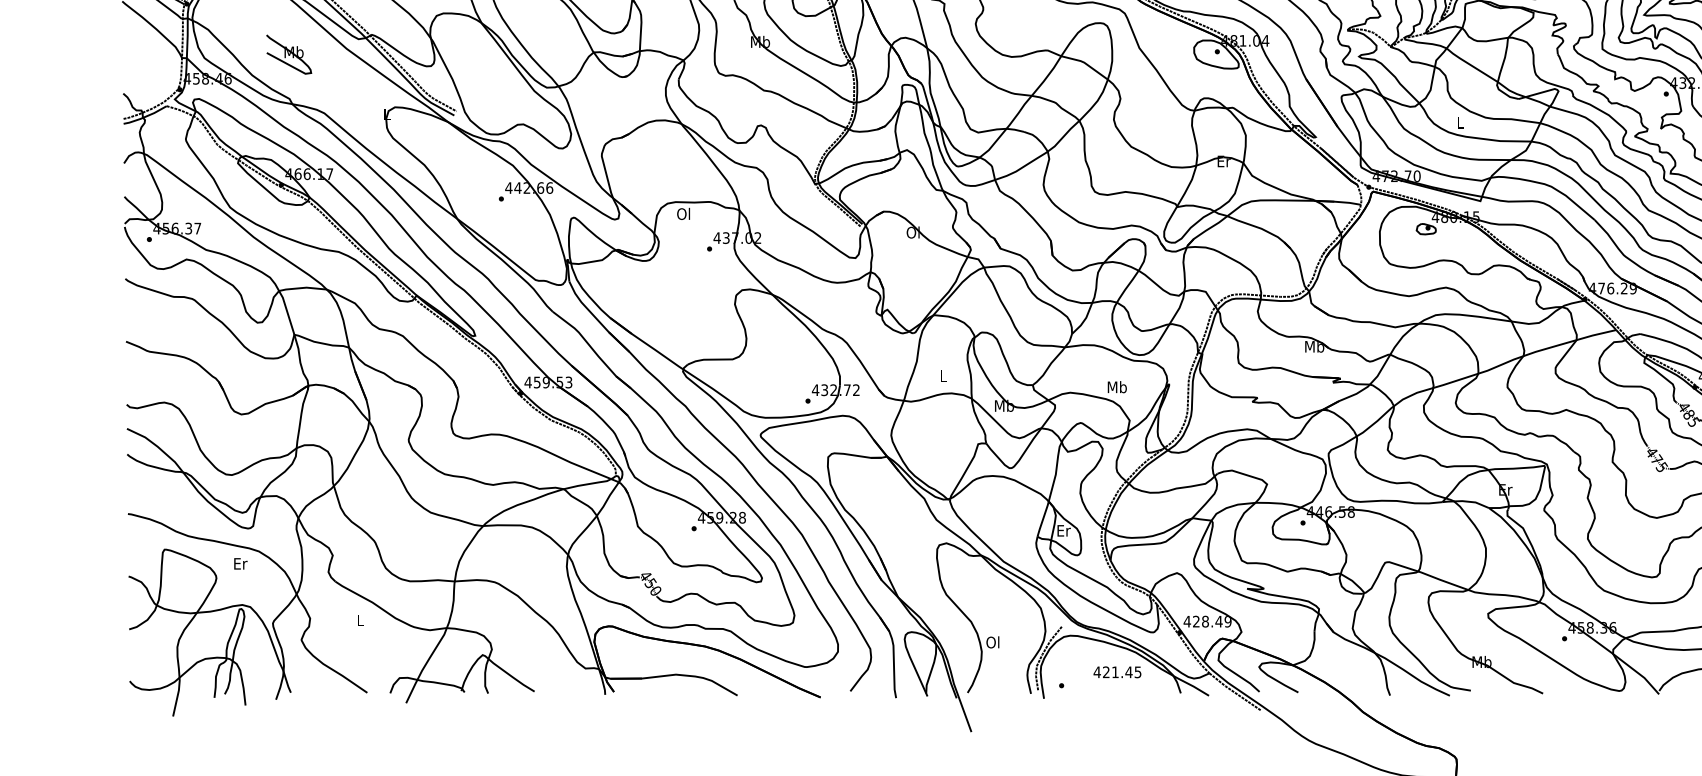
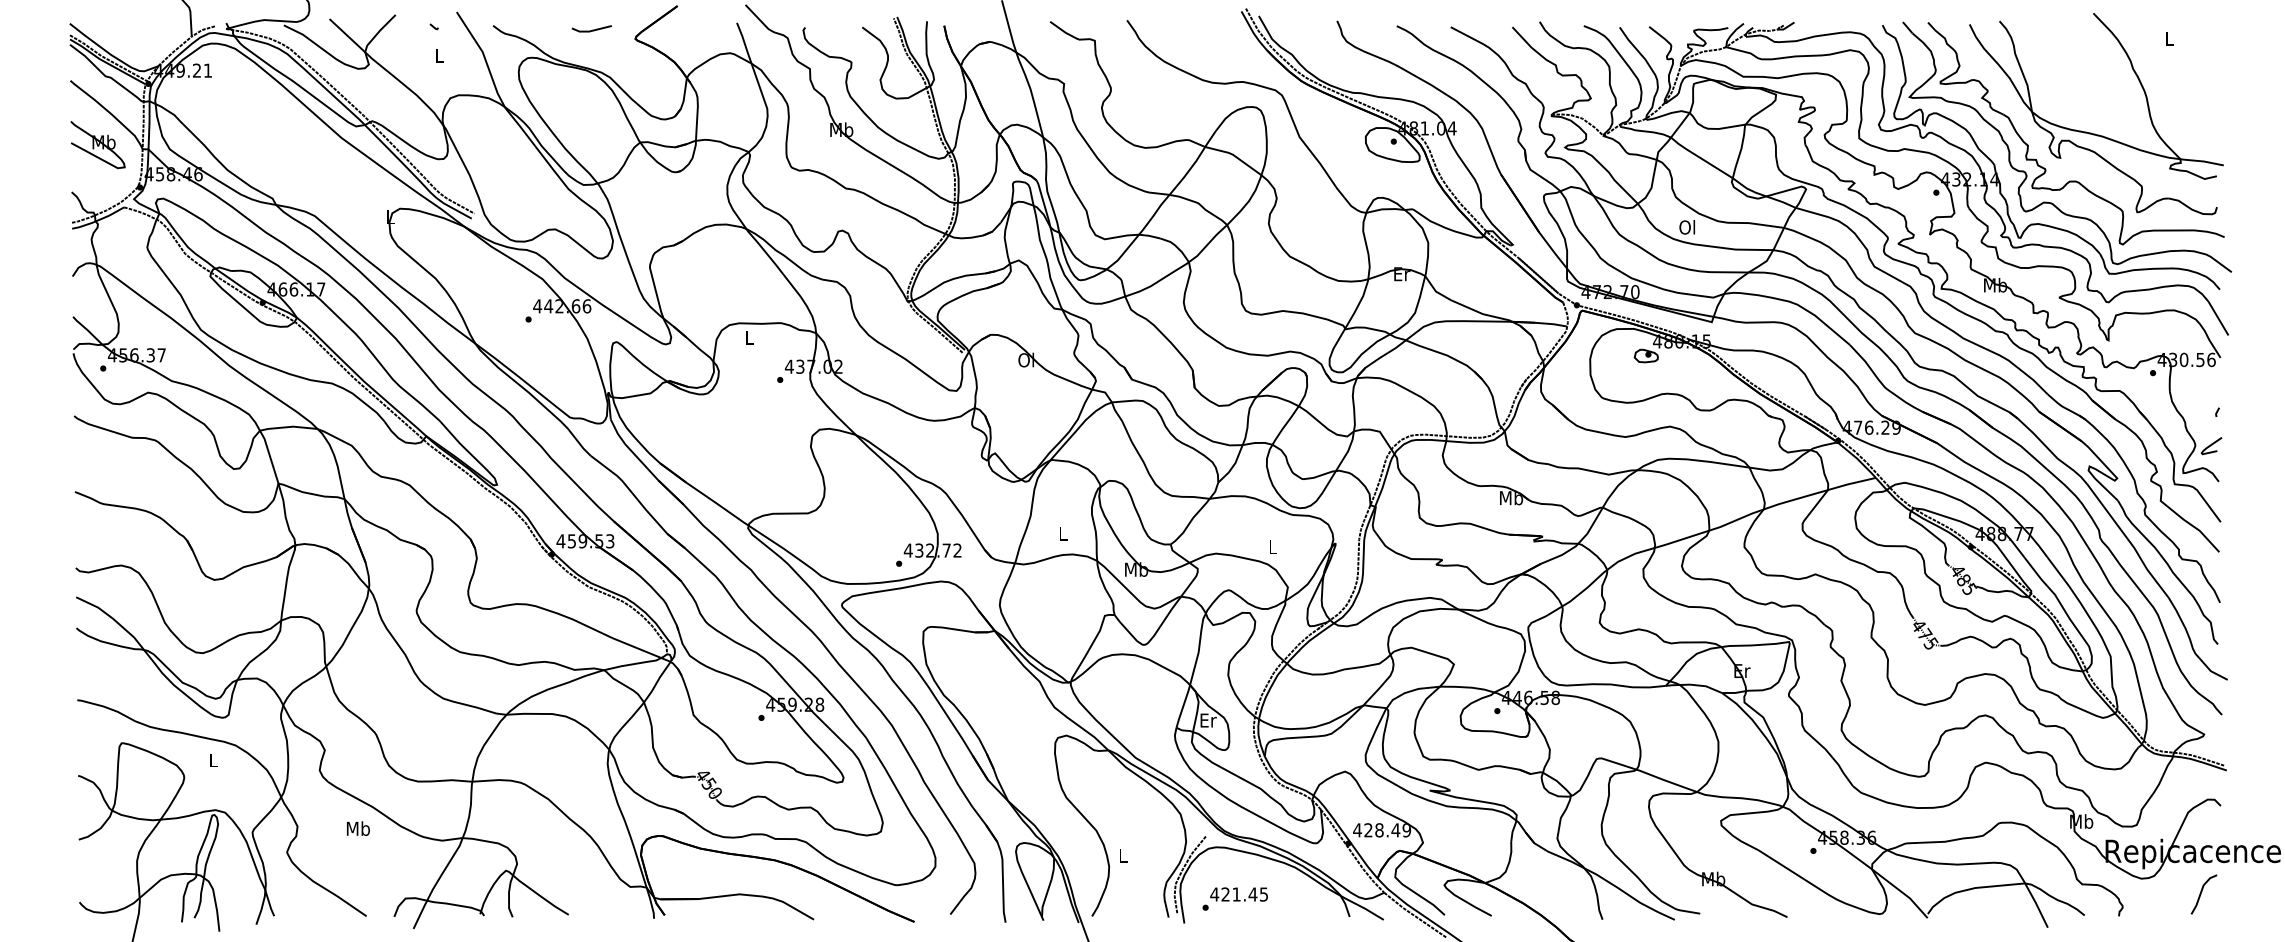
part: (288, 54) -> (97, 145), moved
text: (1460, 122) -> (1687, 227), L -> Ol
text: (683, 213) -> (748, 337), Ol -> L
text: (1116, 386) -> (1272, 546), Mb -> L
text: (240, 563) -> (213, 760), Er -> L
text: (359, 620) -> (357, 828), L -> Mb
text: (992, 642) -> (1122, 855), Ol -> L
text: (1116, 672) -> (1238, 894), moved

